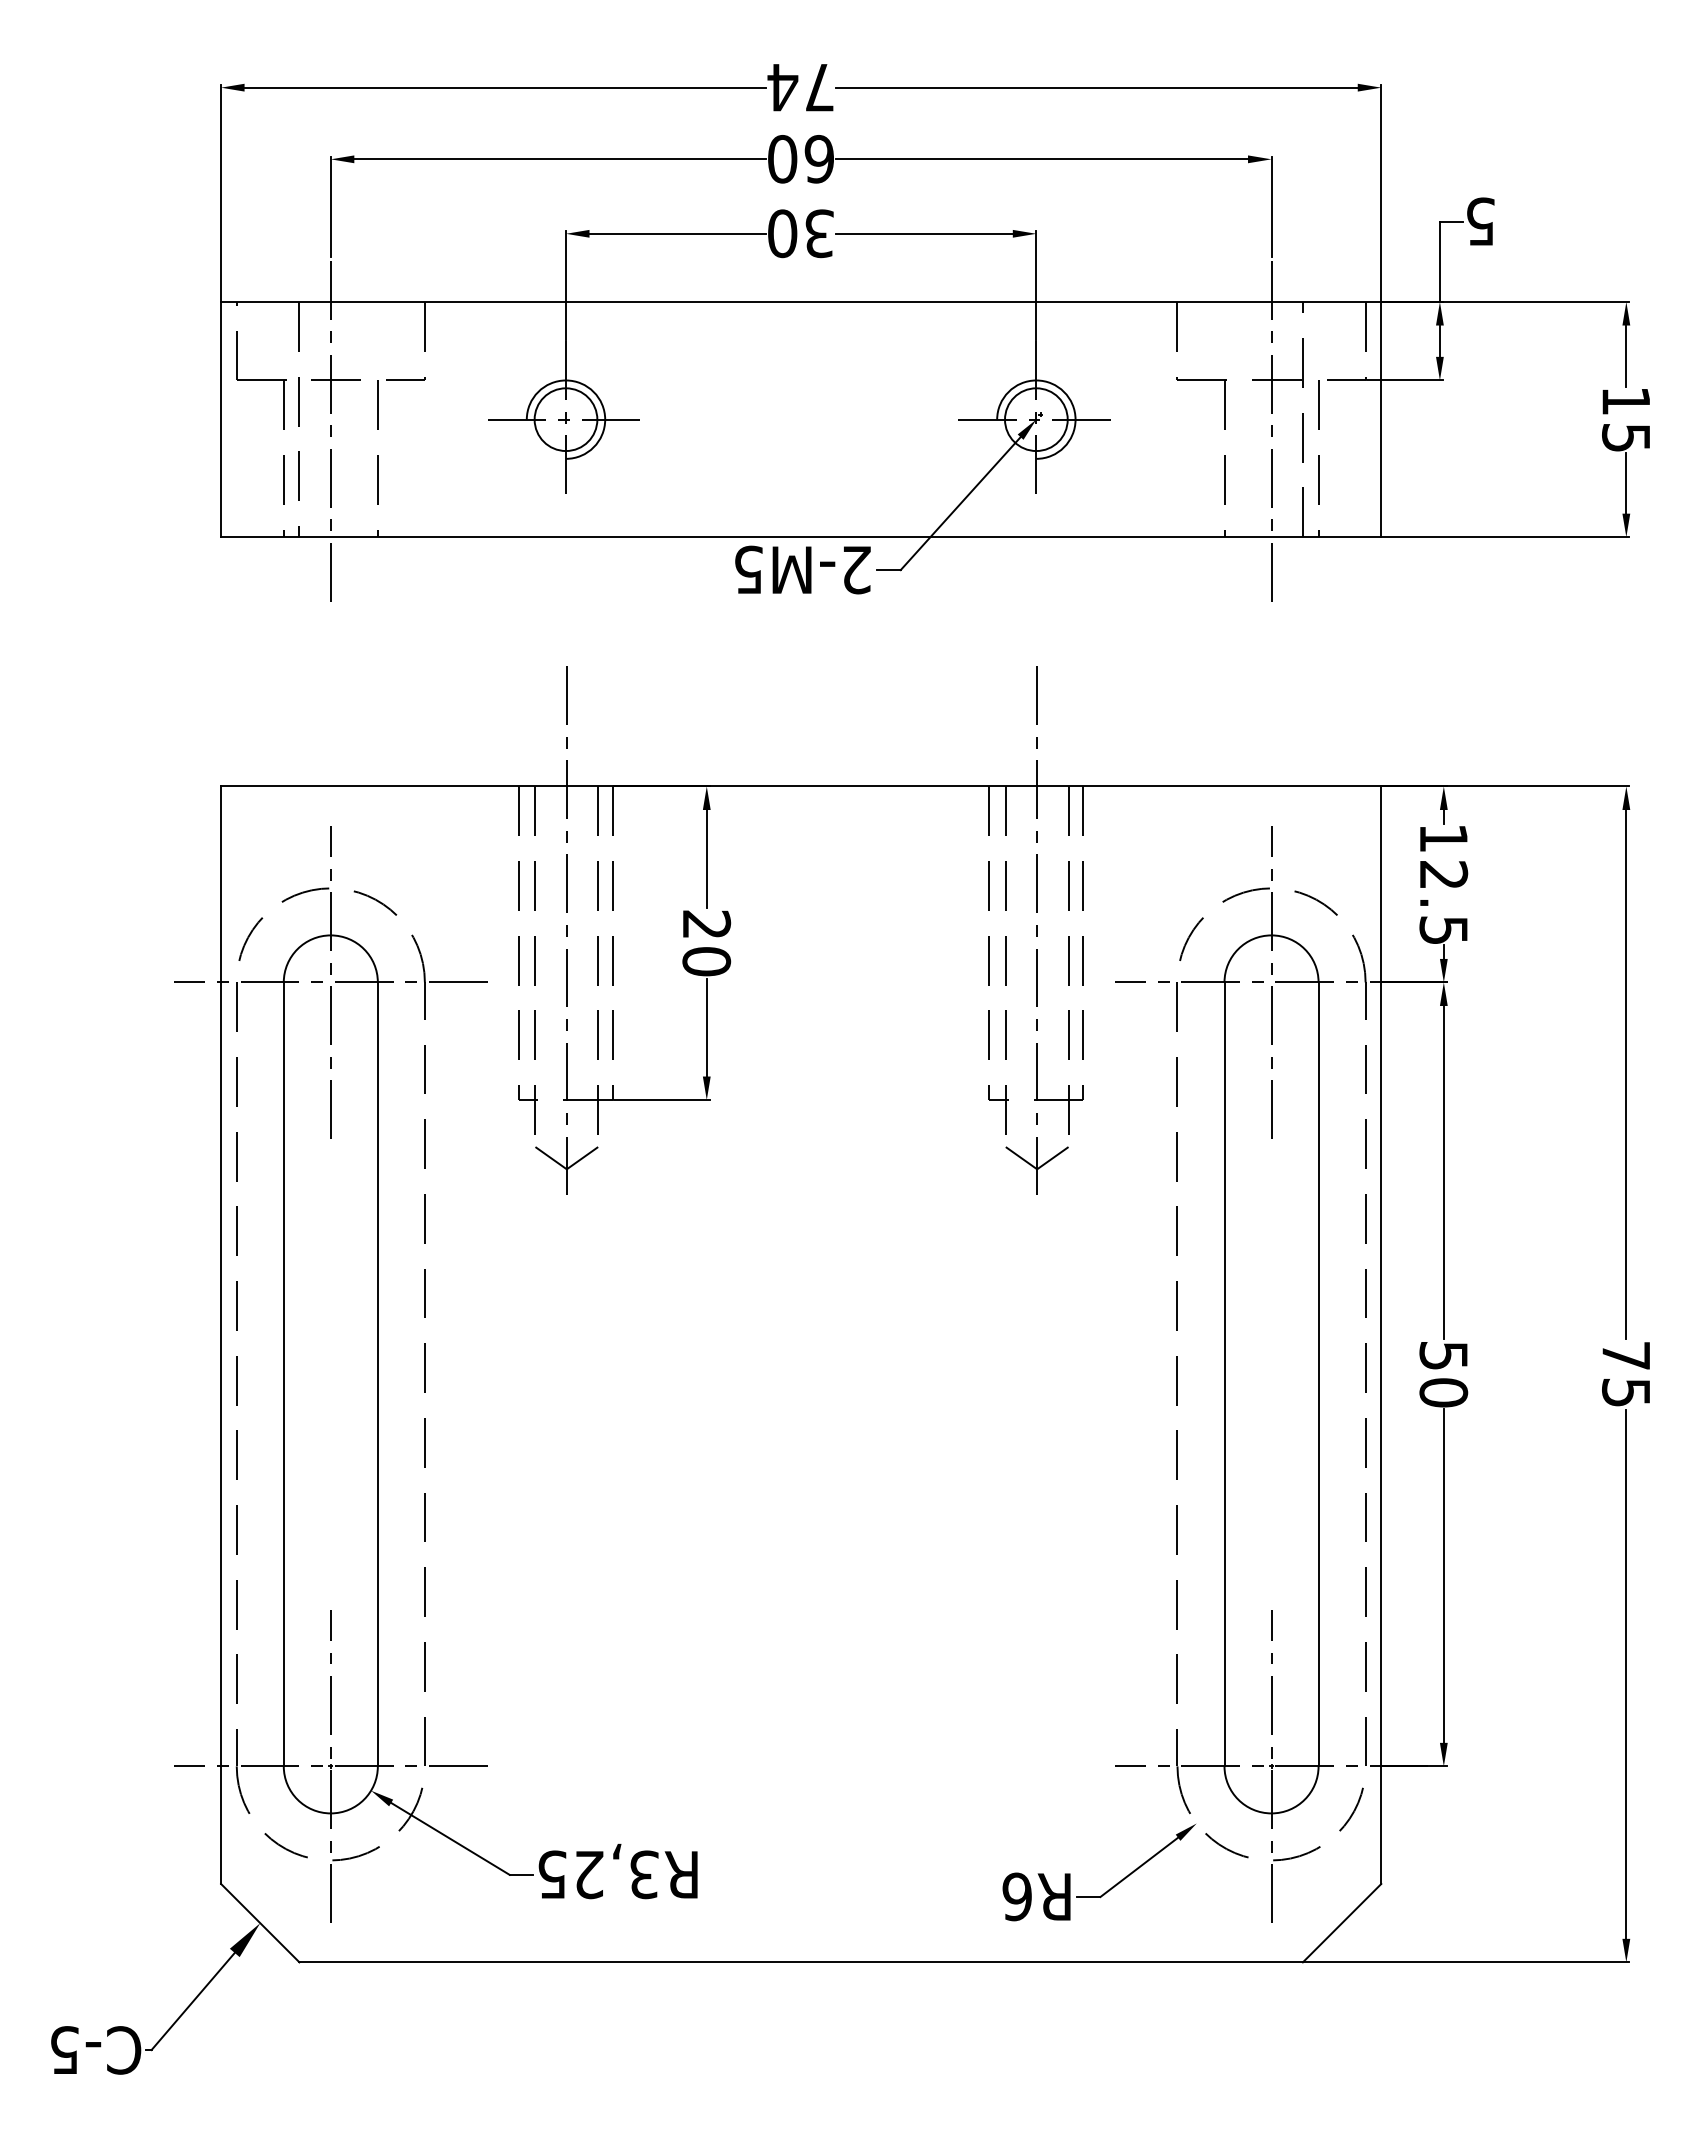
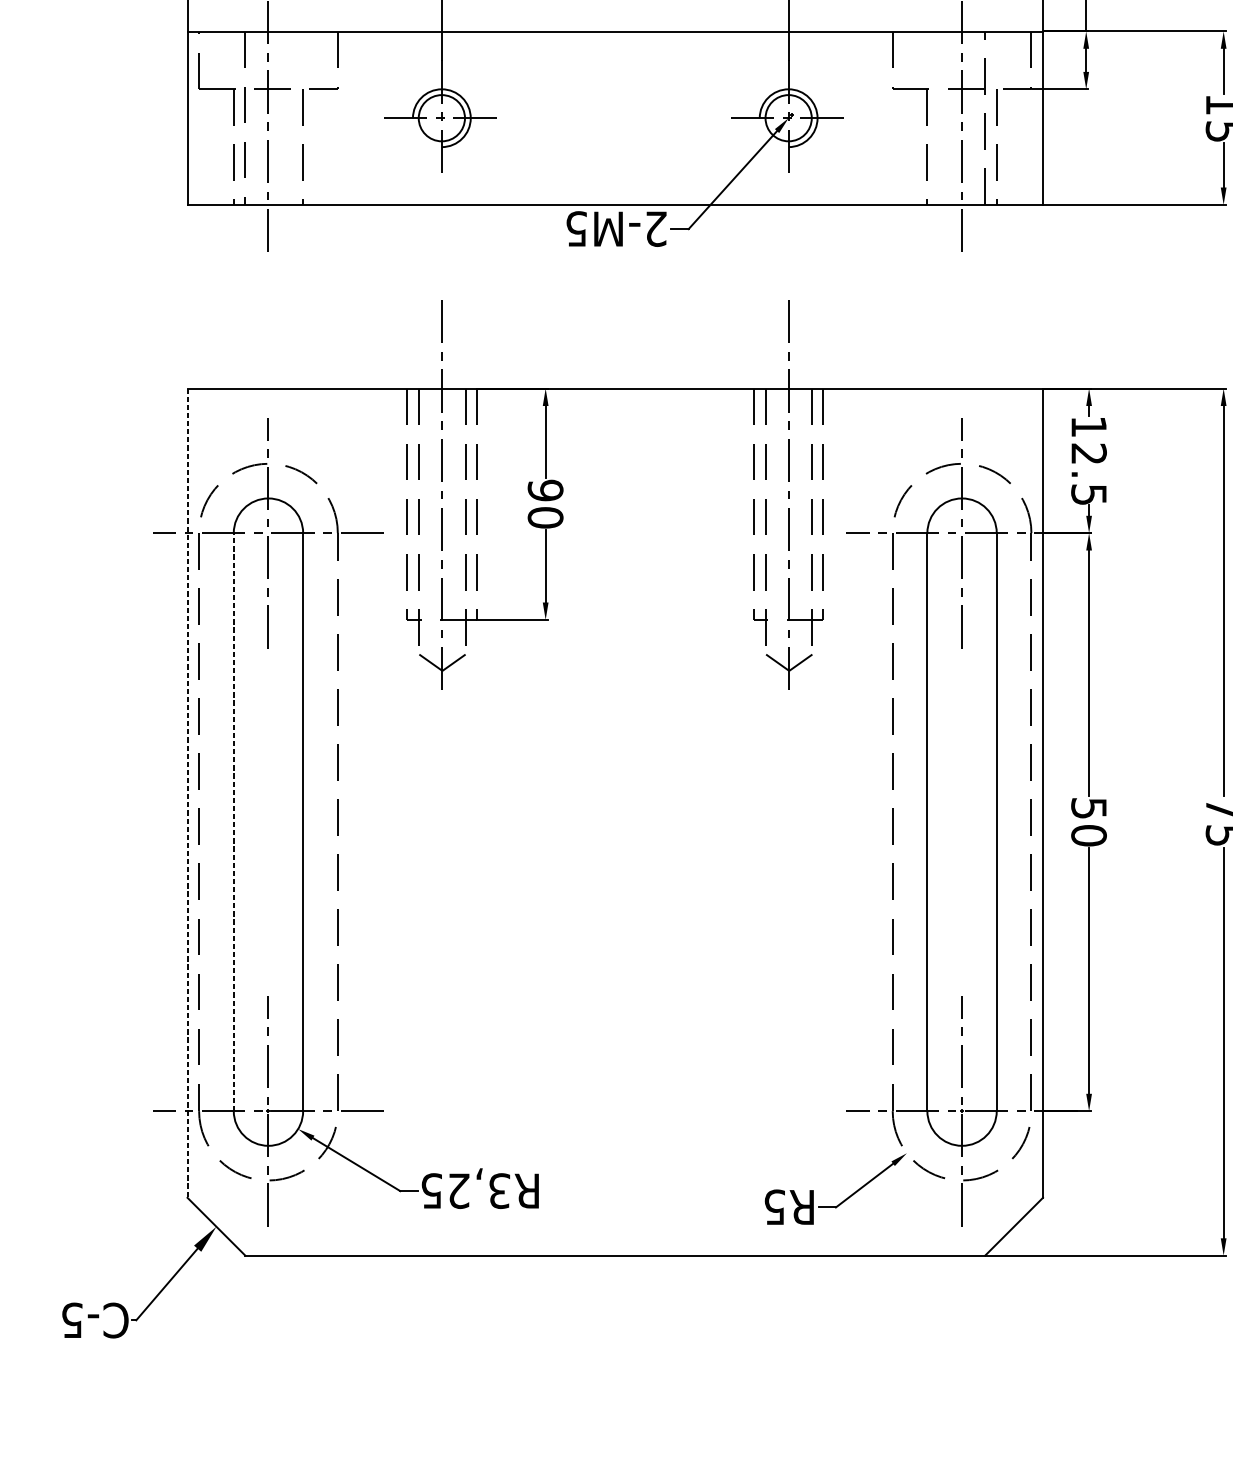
text: (706, 924) -> (545, 490), 20 -> 90
line: (221, 1335) -> (187, 793), solid -> dashed
line: (283, 1374) -> (233, 822), solid -> dashed
text: (1016, 1896) -> (774, 1207), R6 -> R5

